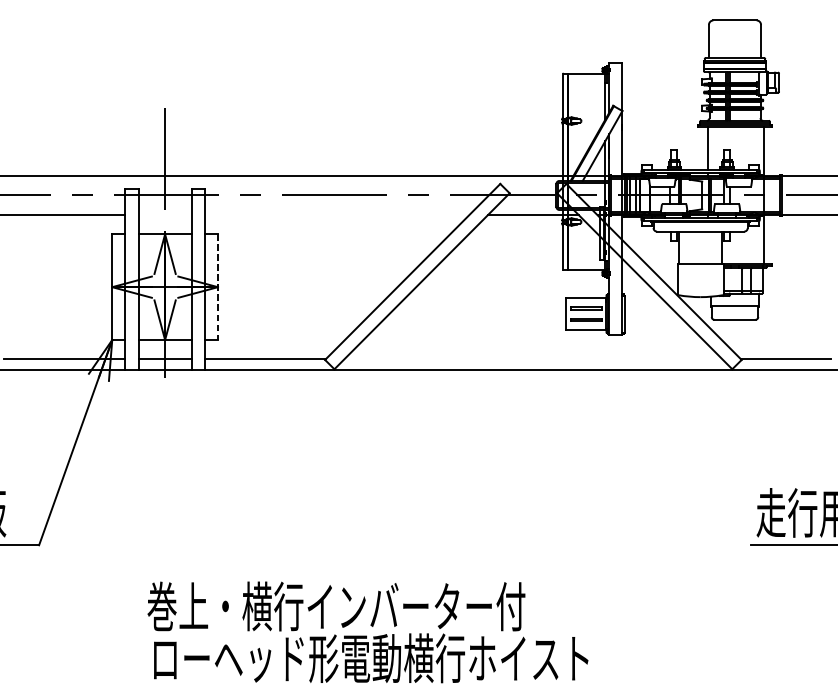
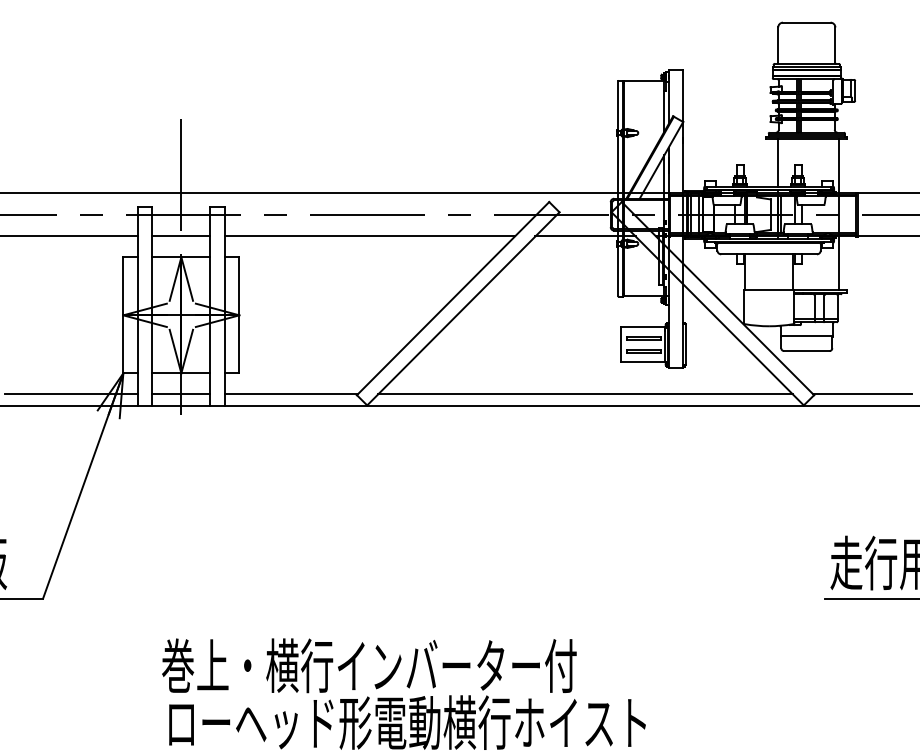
line: (165, 215) -> (181, 236), added
line: (336, 215) -> (369, 236), added
line: (218, 287) -> (239, 315), dashed -> solid
line: (533, 359) -> (585, 394), added

